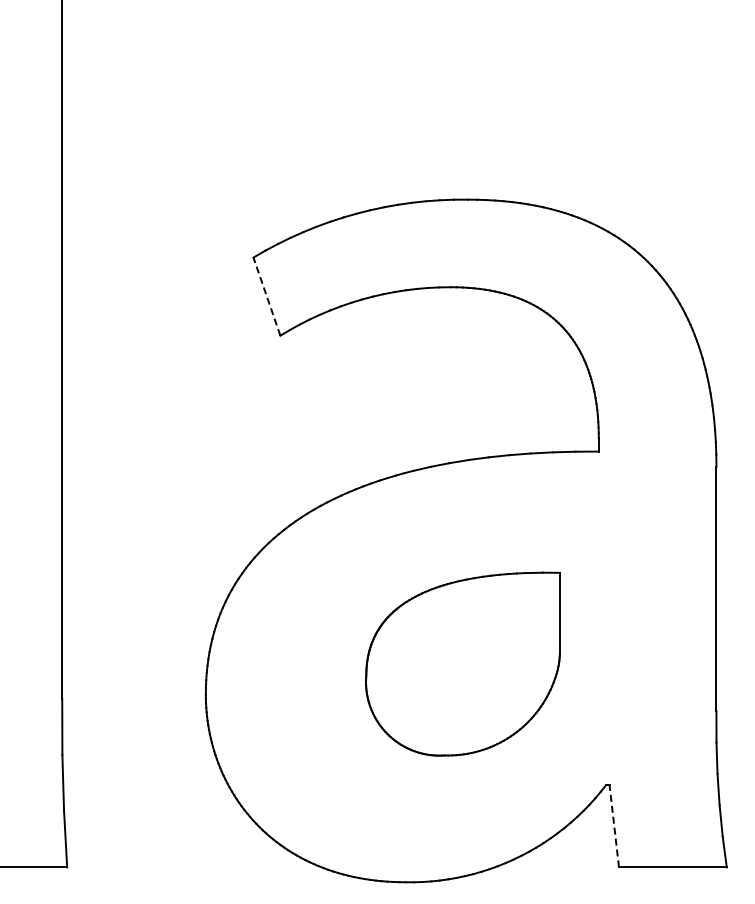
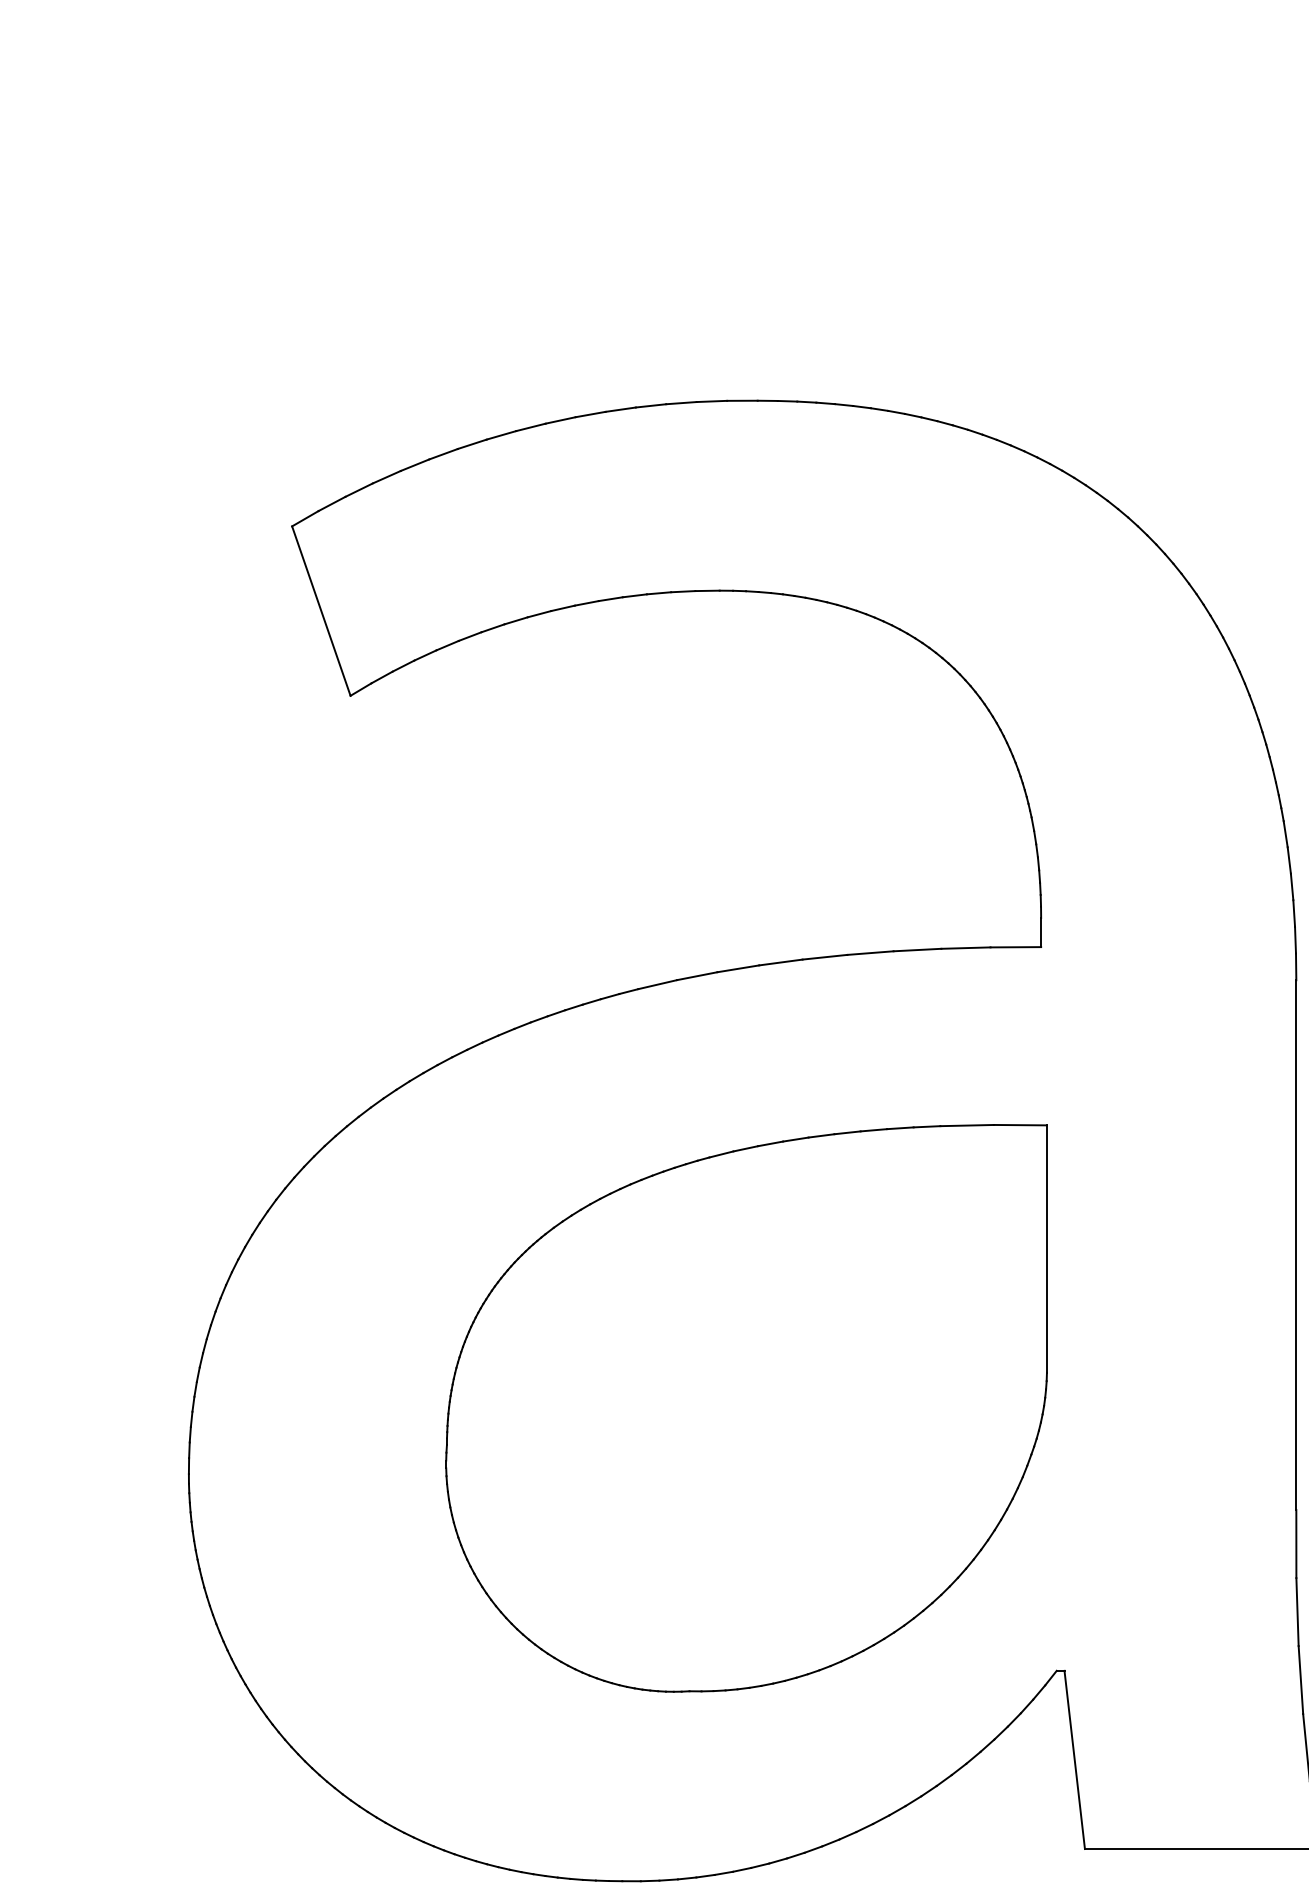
line: (266, 296) -> (320, 610), dashed -> solid
part: (462, 663) -> (745, 1406), size x1.43
line: (614, 825) -> (1075, 1758), dashed -> solid

